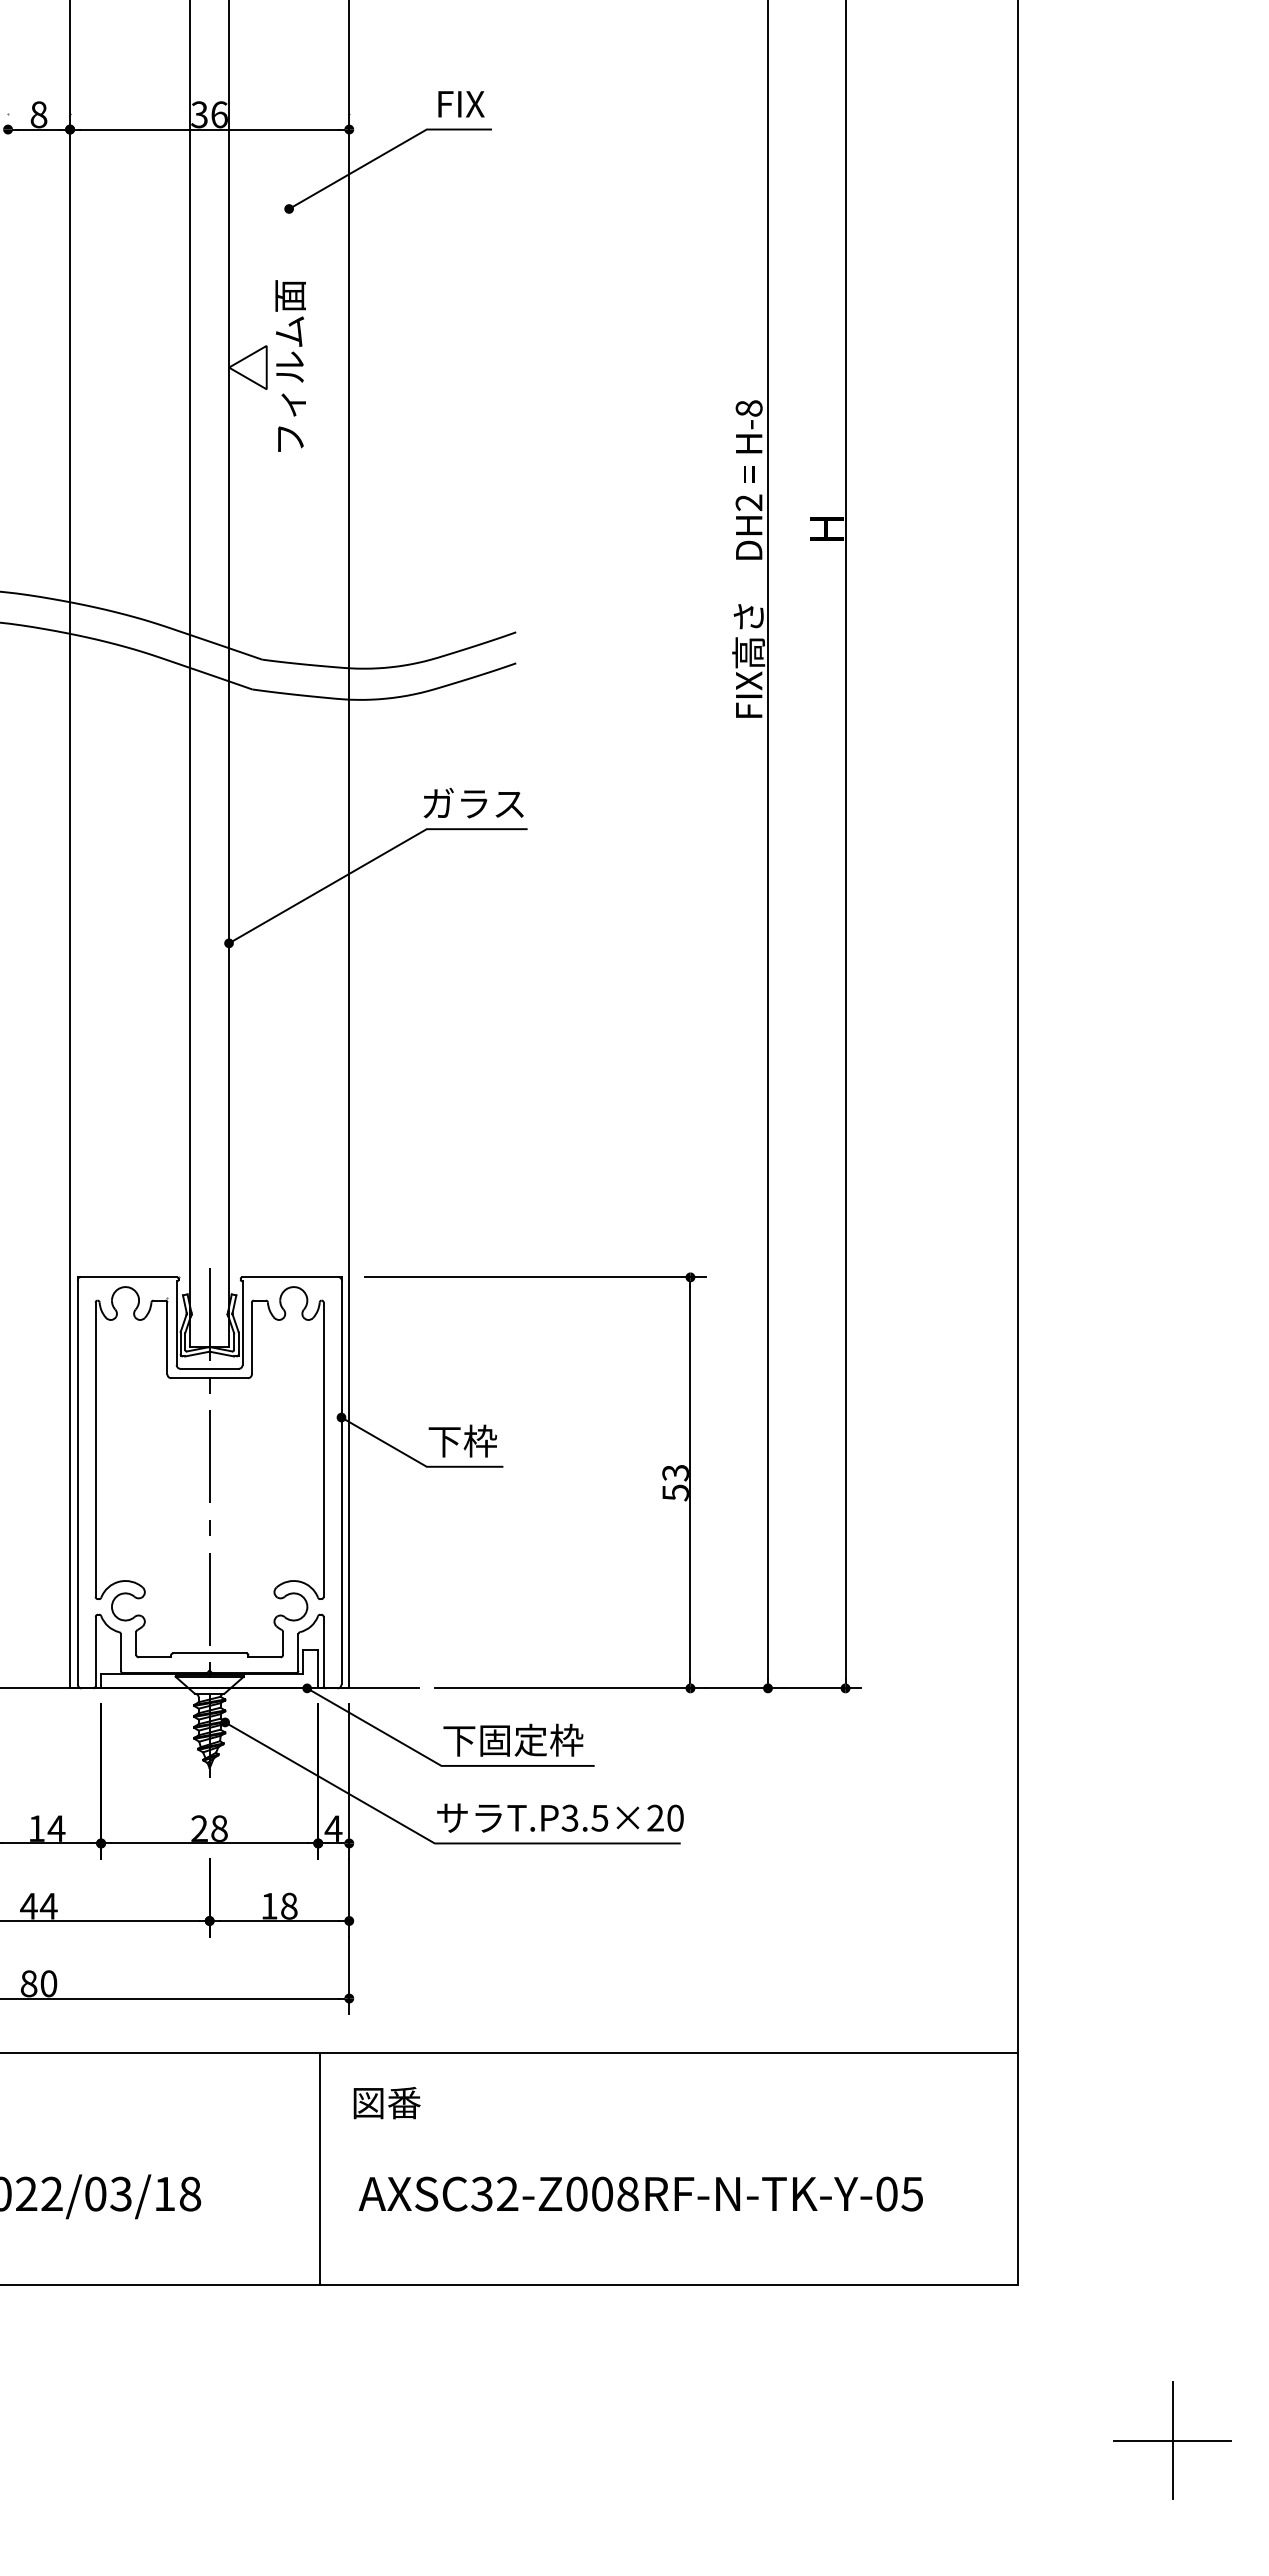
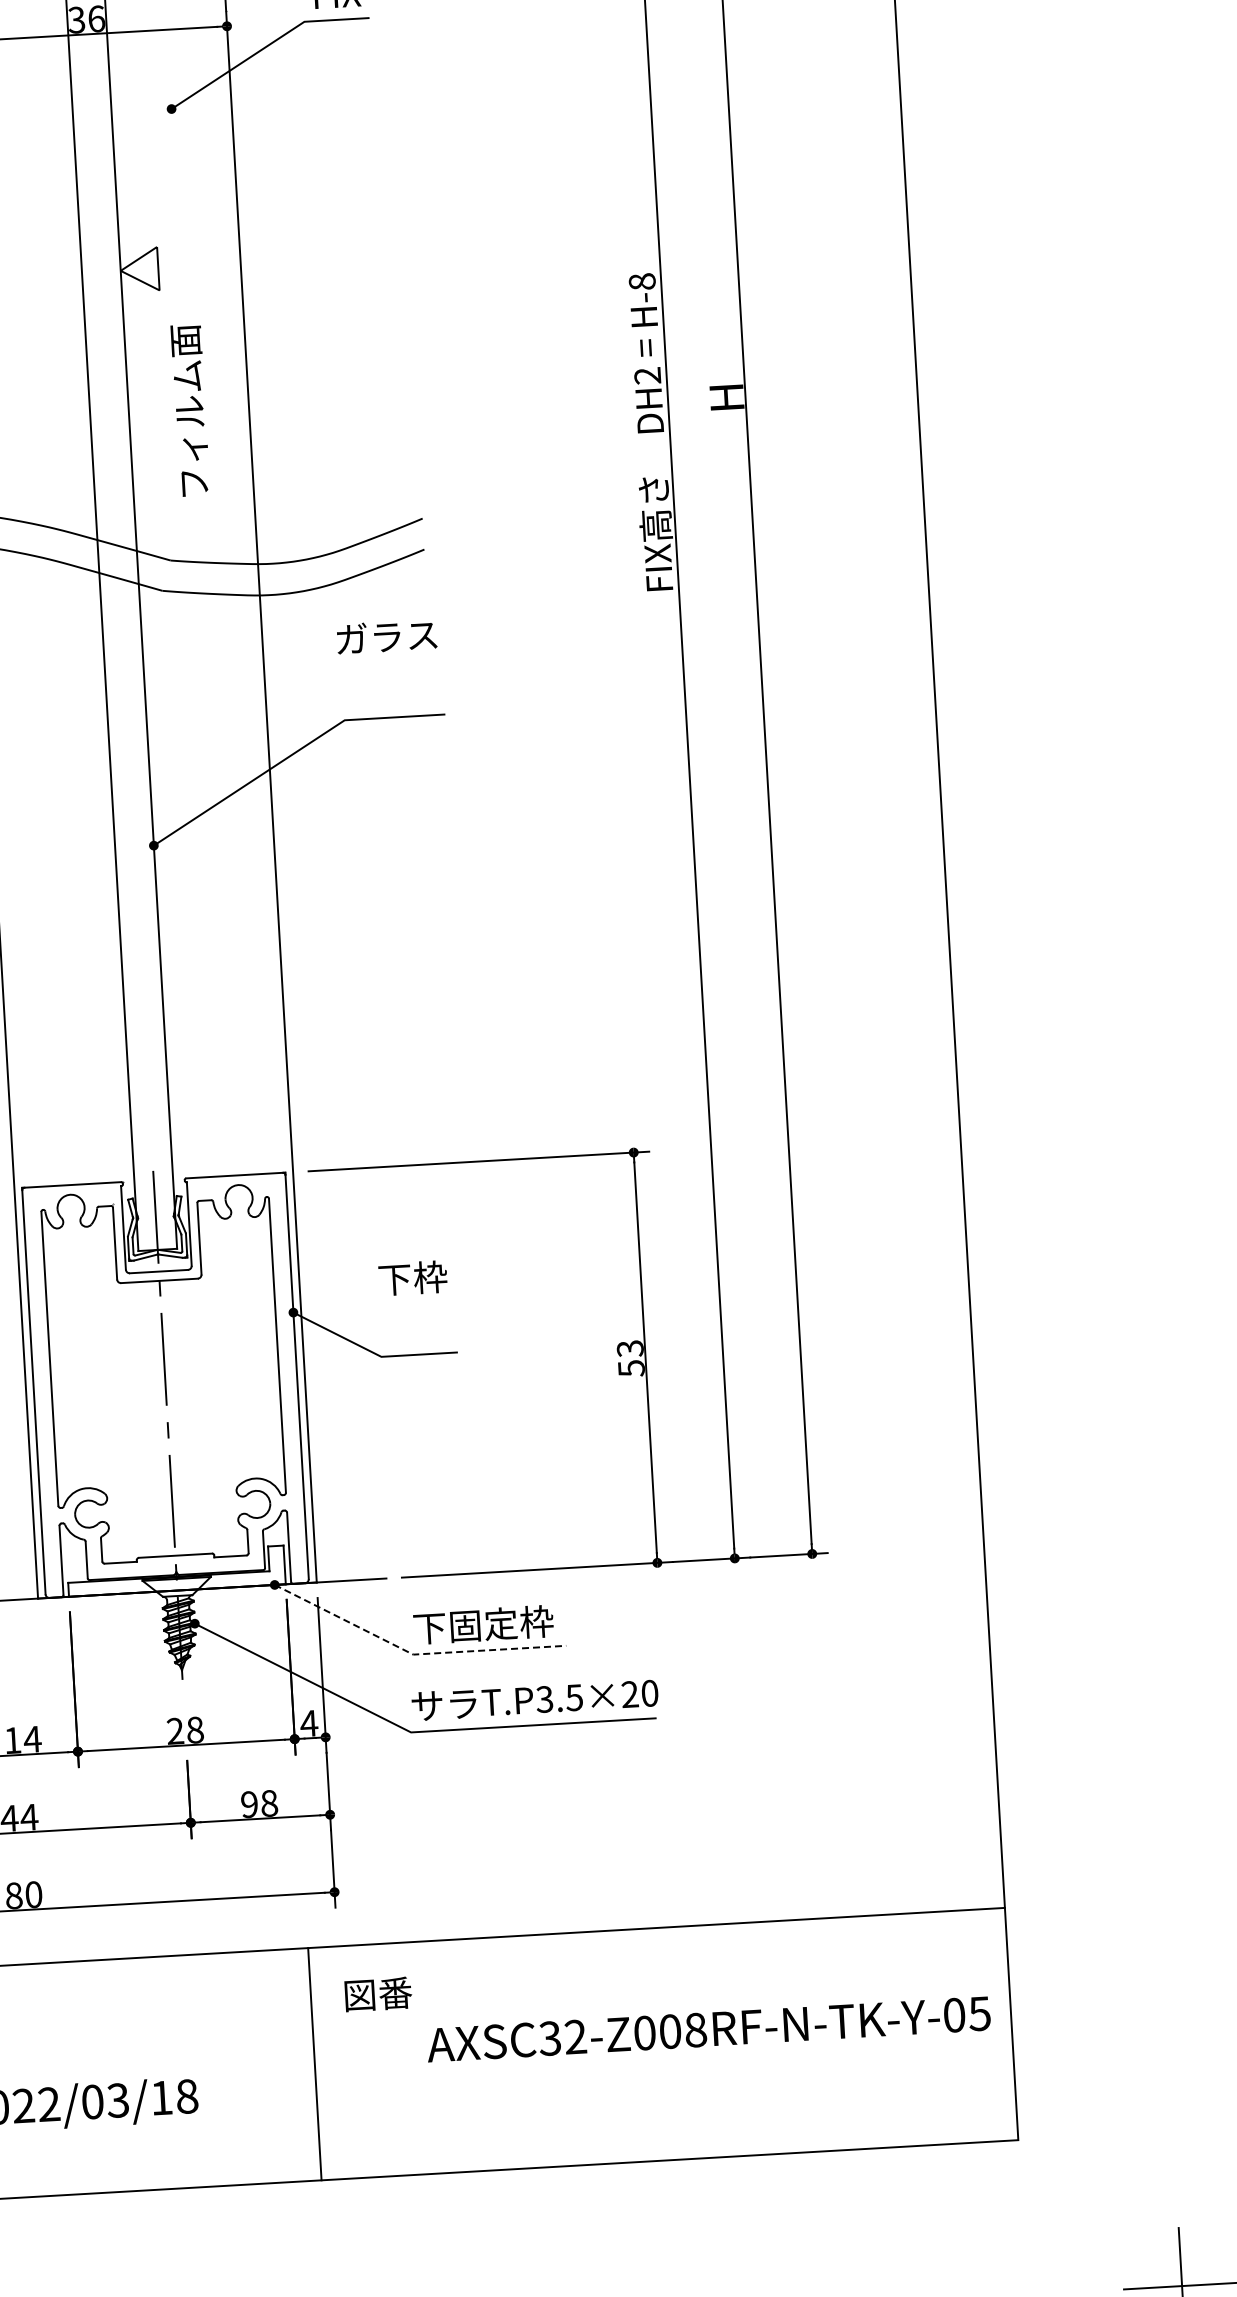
text: (290, 365) -> (190, 409), moved
text: (473, 803) -> (386, 637), moved
text: (462, 1440) -> (412, 1277), moved
line: (441, 1765) -> (413, 1654), solid -> dashed
text: (269, 1905) -> (249, 1803), 18 -> 98
text: (640, 2193) -> (708, 2028), moved

